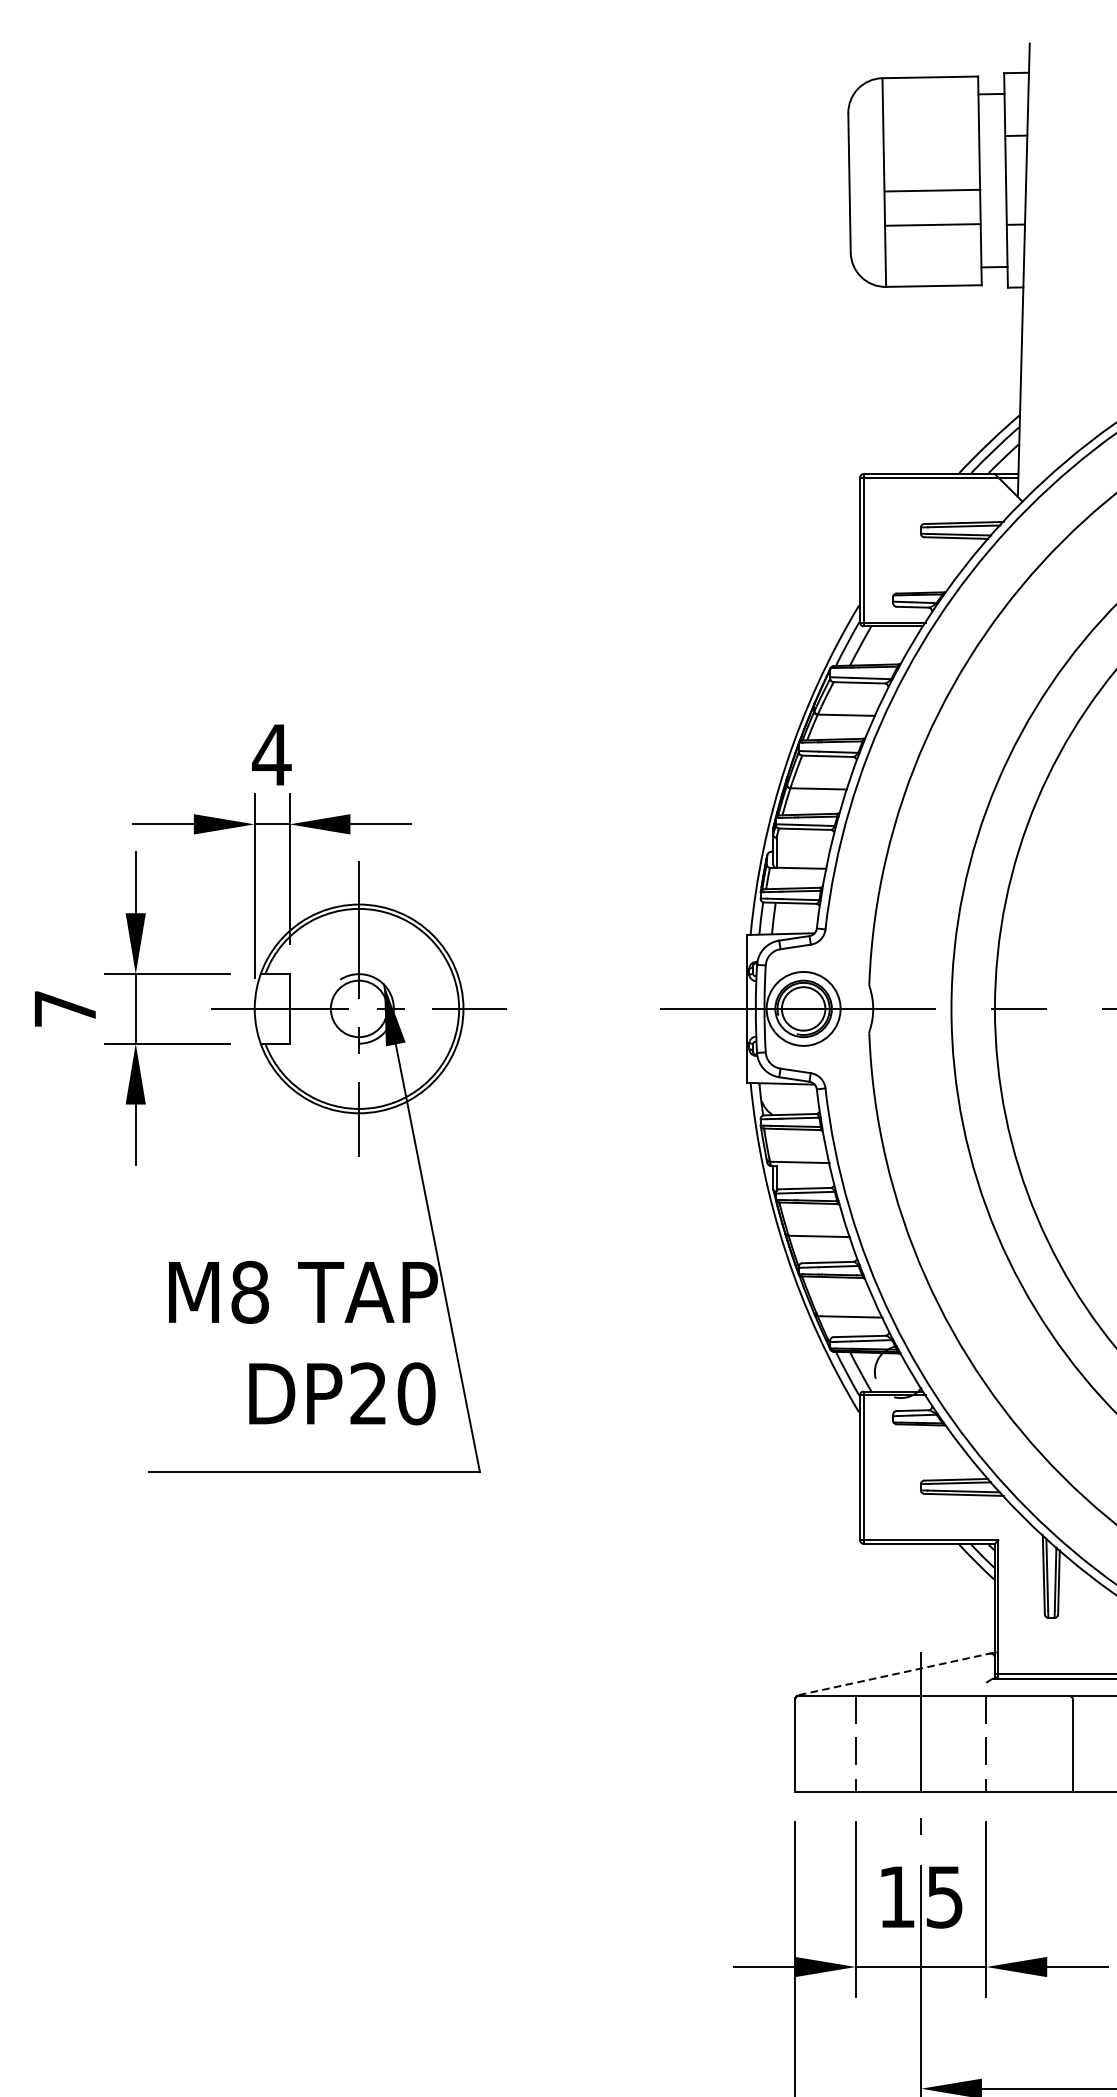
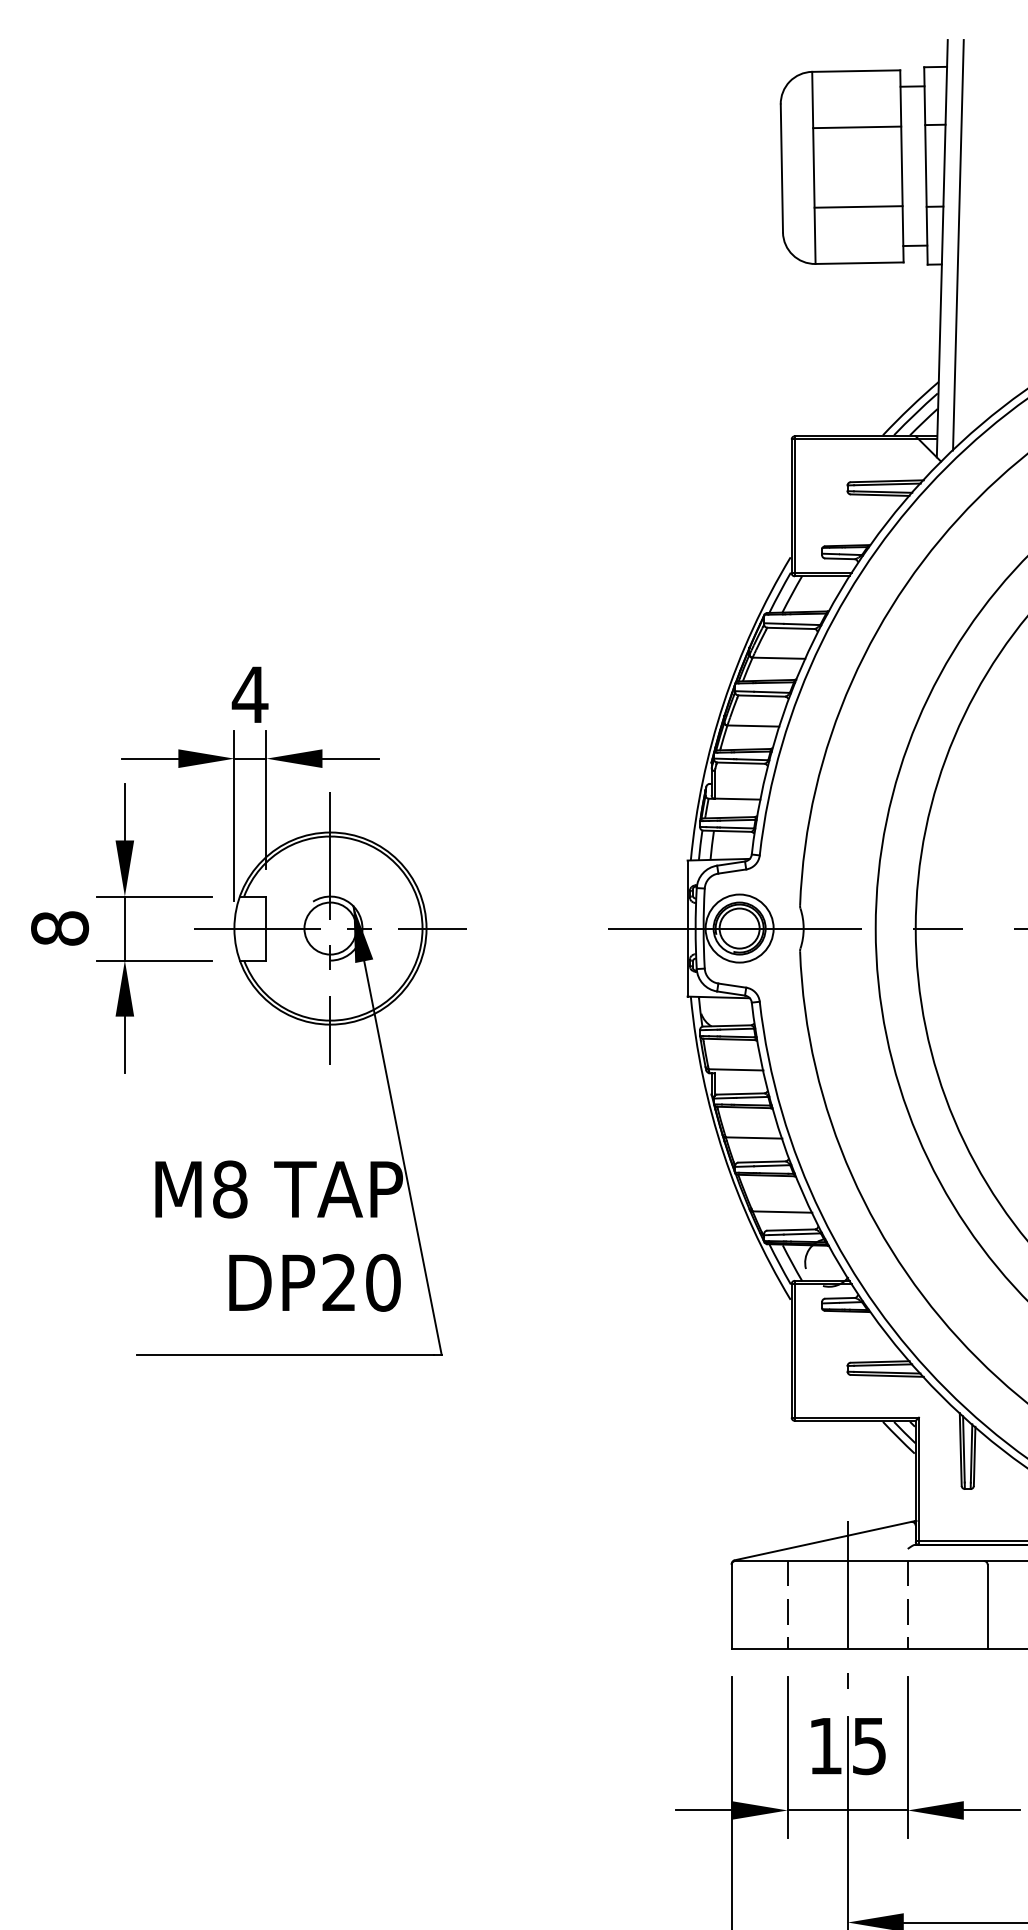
line: (932, 190) -> (857, 127), moved
line: (1041, 266) -> (958, 245), added
text: (65, 1008) -> (60, 928), 7 -> 8
line: (895, 1673) -> (824, 1540), dashed -> solid

